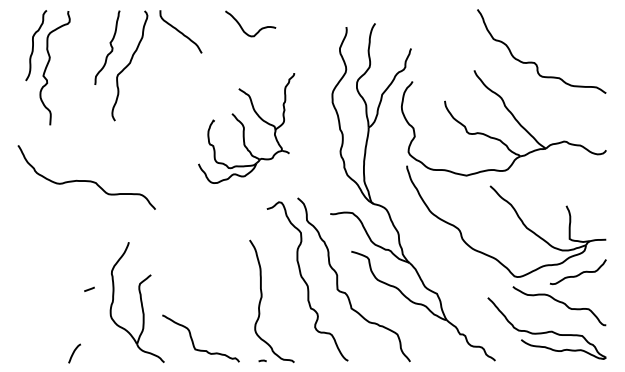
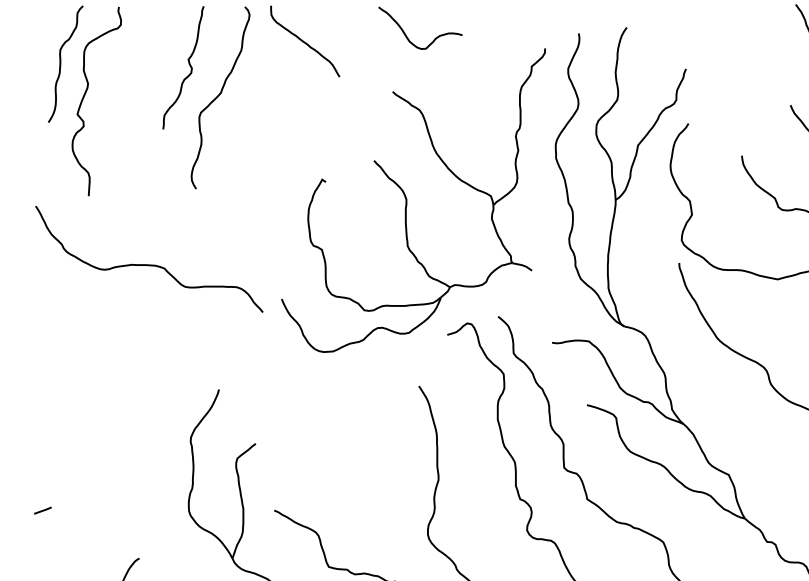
part: (246, 128) -> (413, 201), size x1.67
curve: (86, 180) -> (148, 264), moved
line: (89, 288) -> (42, 509), moved

